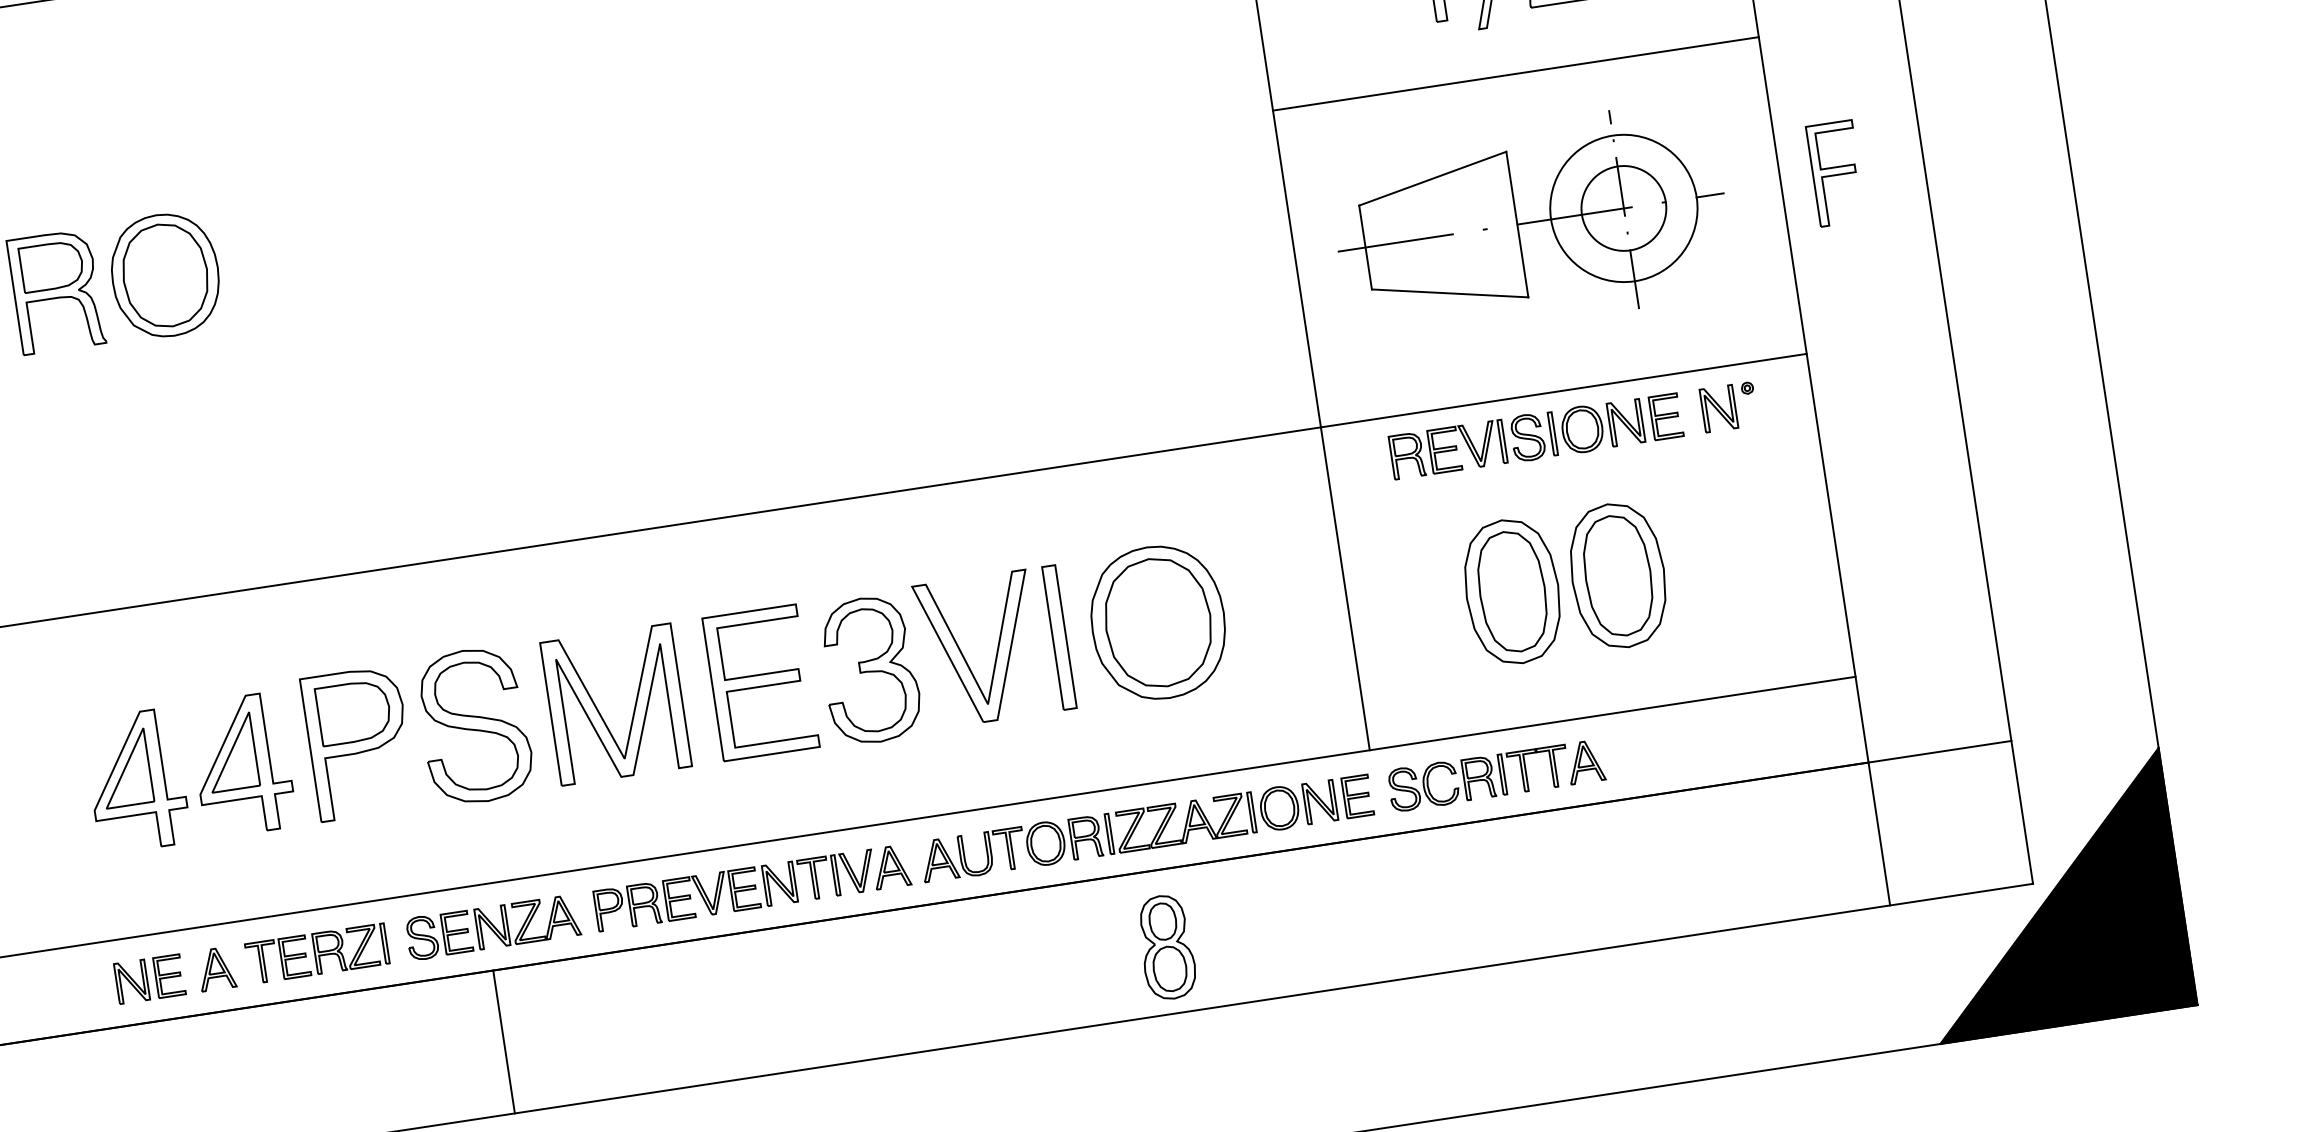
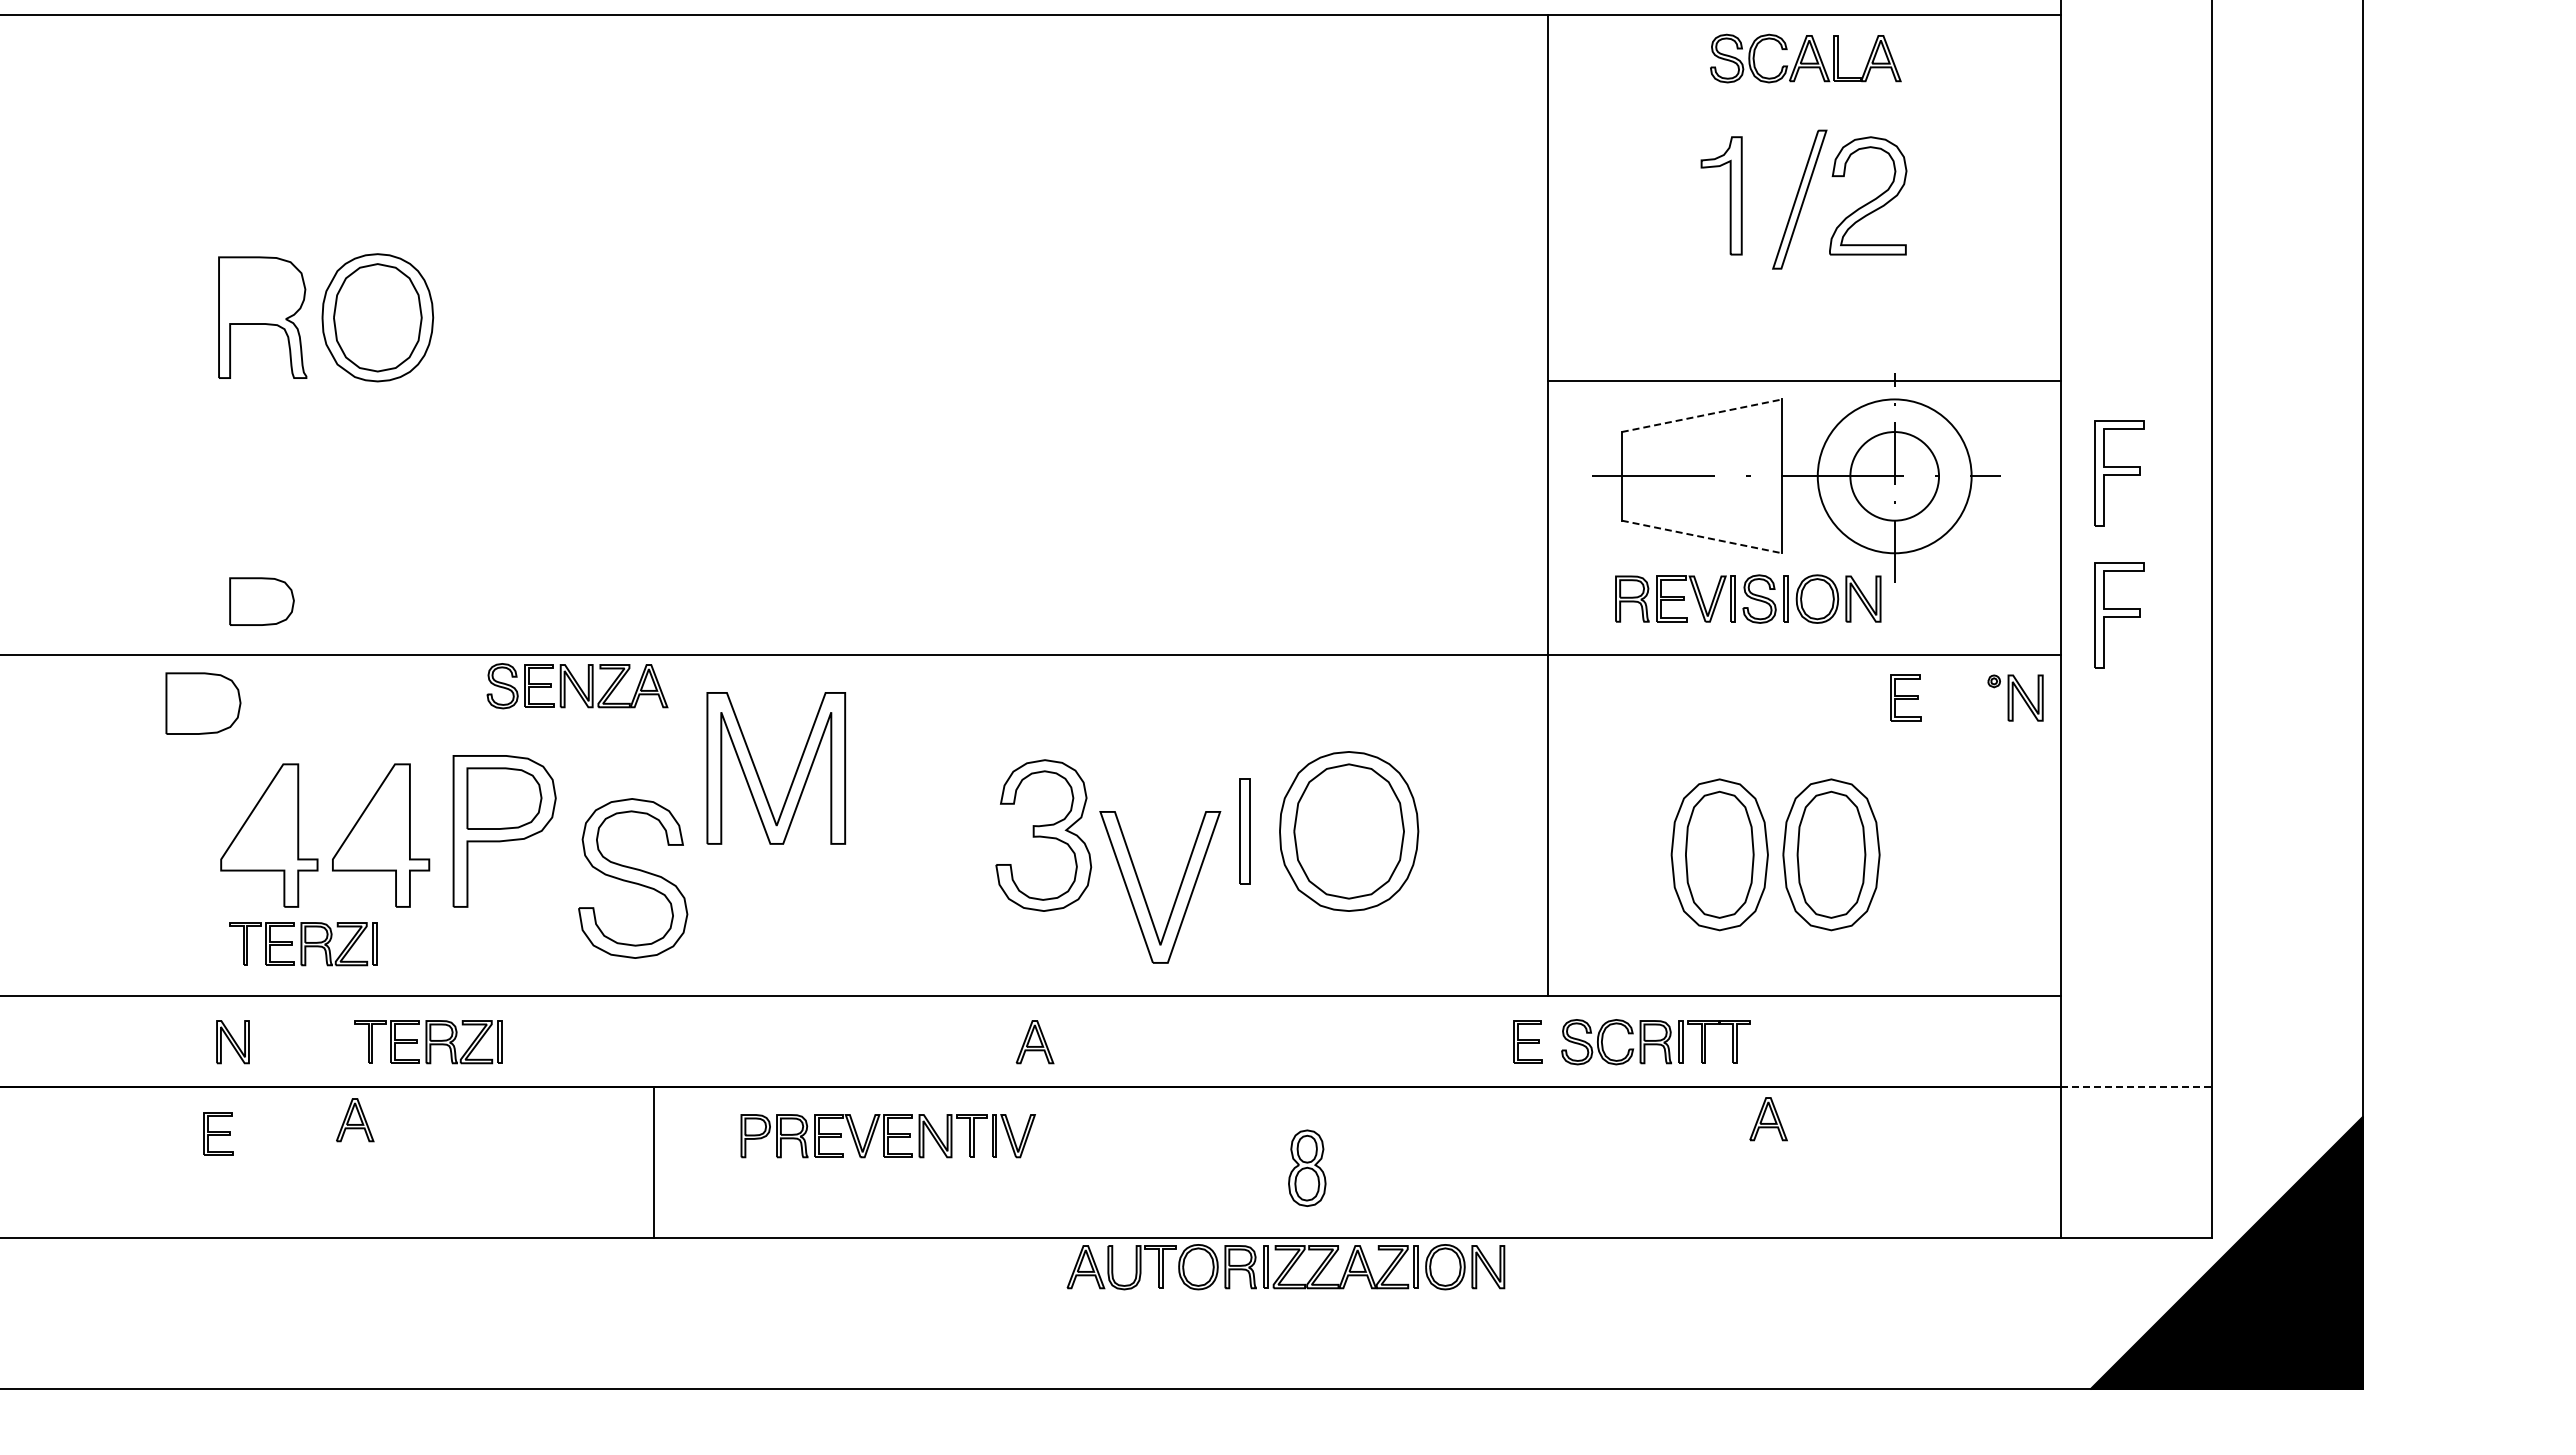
line: (1515, 73) -> (1803, 380), moved
line: (1432, 178) -> (1701, 415), solid -> dashed
part: (51, 266) -> (261, 601), moved
line: (1449, 293) -> (1701, 536), solid -> dashed
part: (1856, 307) -> (2119, 615), added
part: (1718, 408) -> (2025, 697), moved
part: (1517, 438) -> (1748, 598), moved
part: (1059, 637) -> (1244, 831), size x0.7
part: (964, 655) -> (1143, 891), moved
part: (55, 665) -> (203, 703), added
part: (761, 682) -> (929, 831), removed
part: (599, 711) -> (758, 773), moved
part: (475, 726) -> (633, 878), moved
line: (1940, 751) -> (2136, 1086), solid -> dashed
part: (230, 752) -> (370, 820), removed
part: (1585, 762) -> (1768, 1119), moved
part: (125, 768) -> (259, 820), removed
part: (1128, 831) -> (1285, 1267), moved
part: (184, 879) -> (303, 944), added
part: (734, 891) -> (887, 1136), moved
part: (493, 927) -> (577, 686), moved
part: (1167, 947) -> (1307, 1168), size x0.7
part: (216, 969) -> (355, 1120), moved
part: (169, 975) -> (218, 1133), moved
line: (503, 1041) -> (653, 1161), moved

